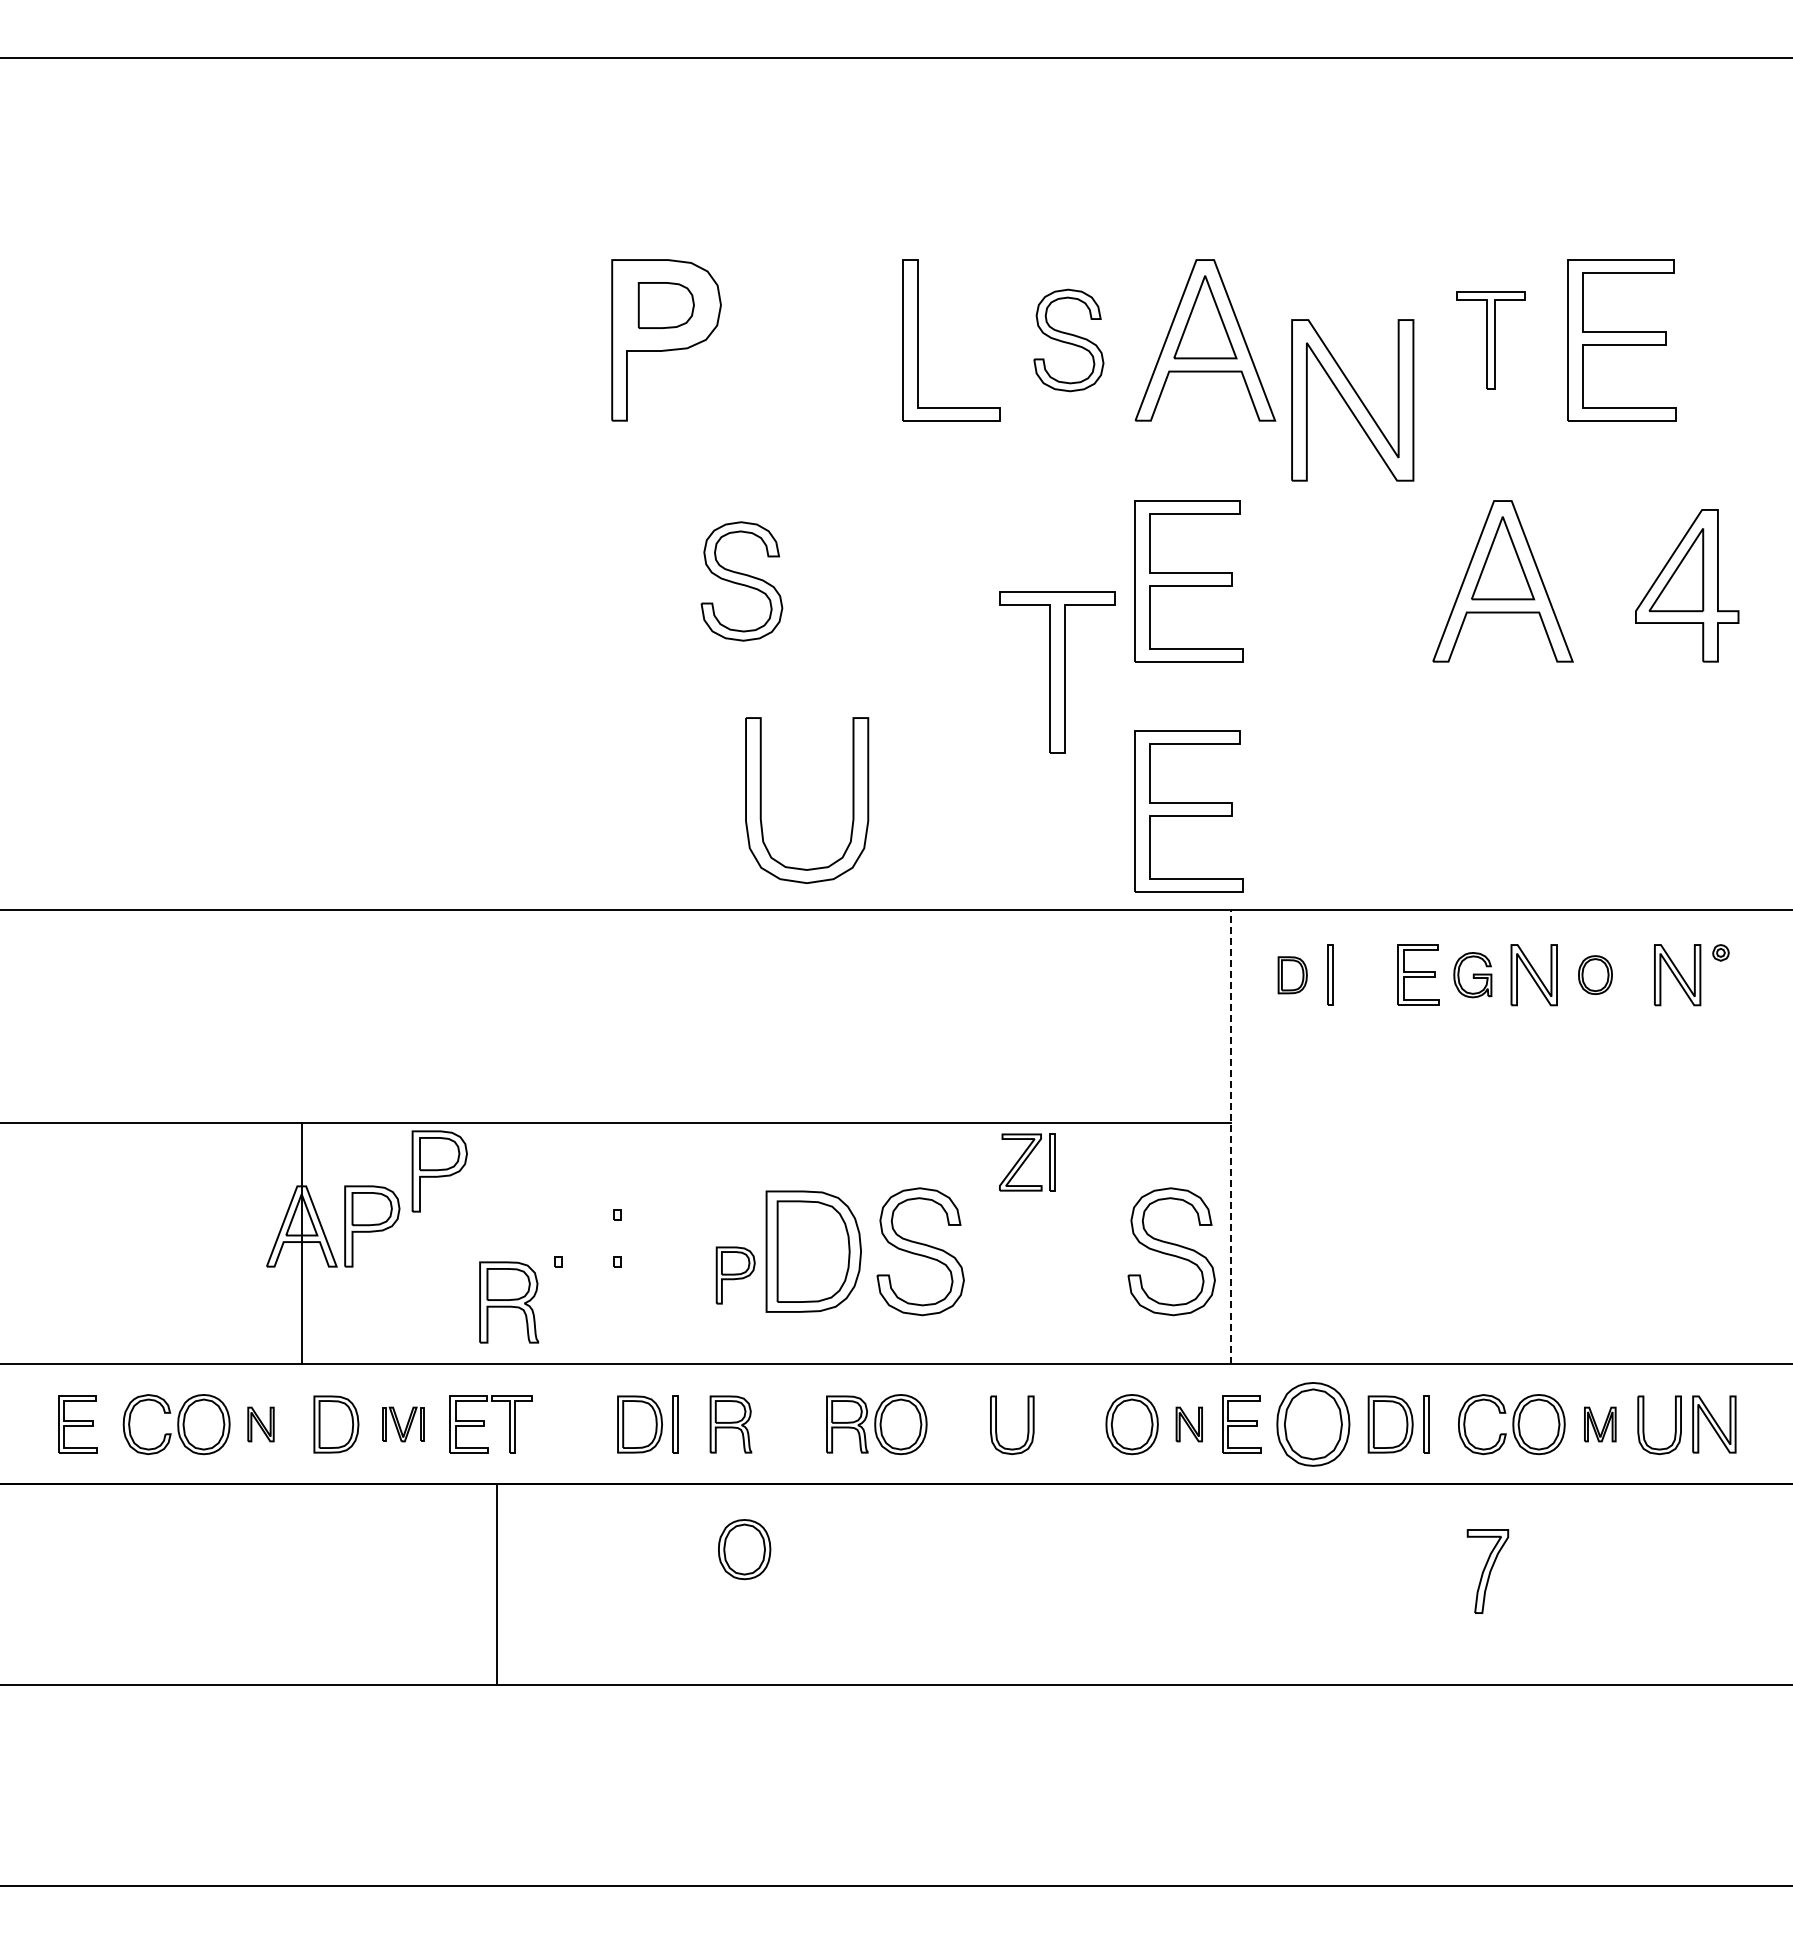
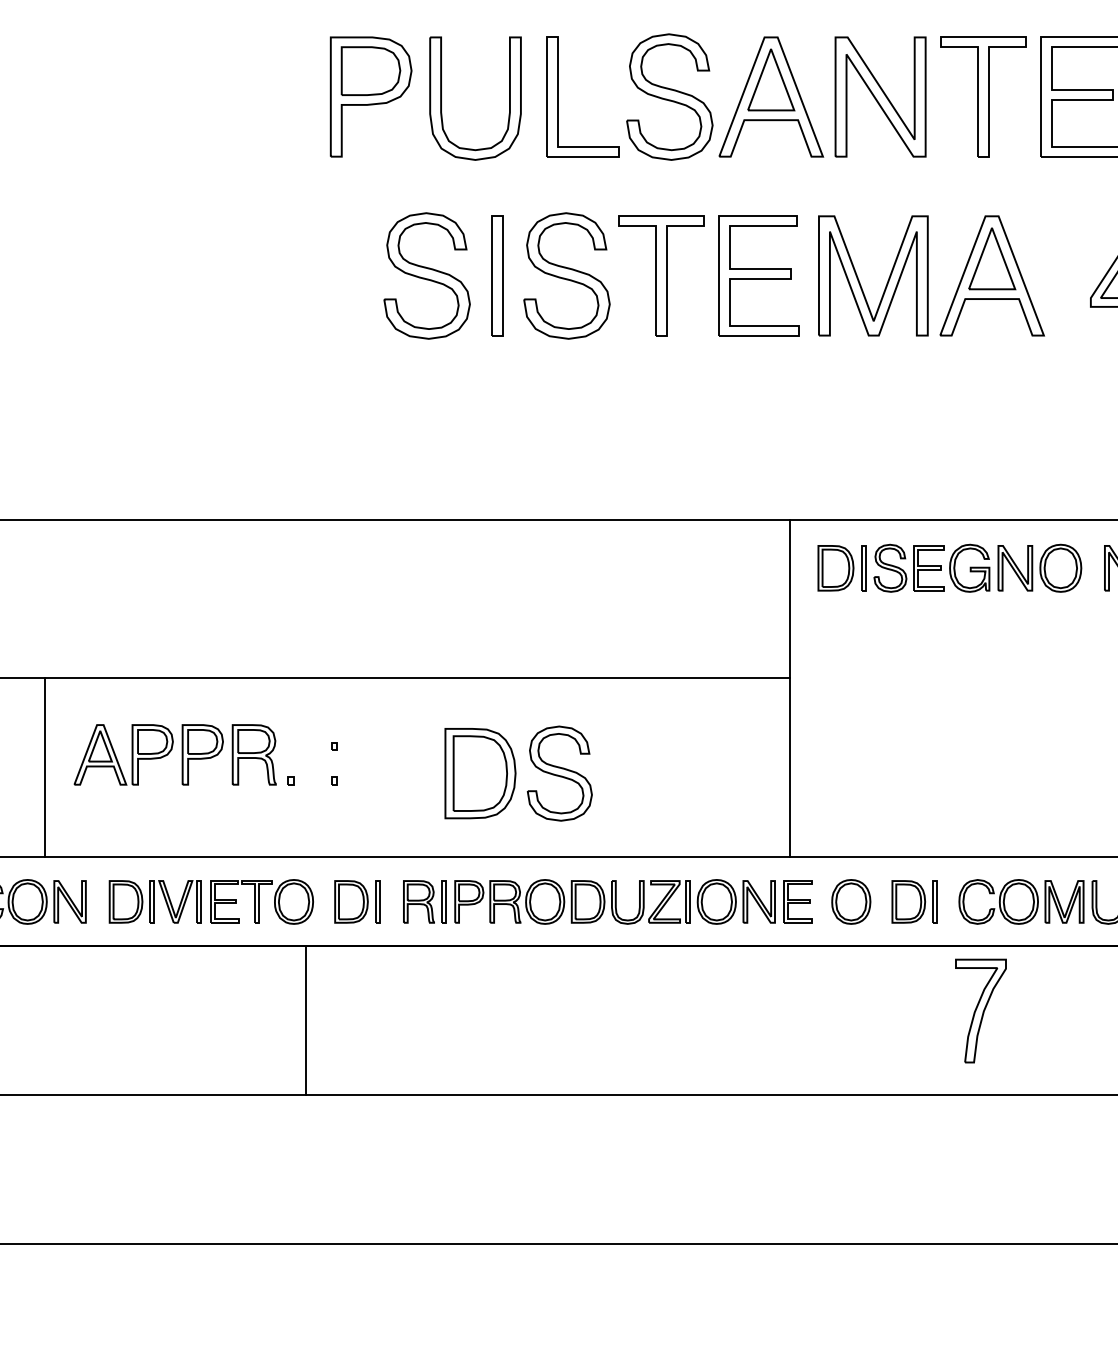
part: (666, 305) -> (371, 71), size x1.43
part: (1068, 340) -> (669, 97), size x1.67
part: (1490, 340) -> (982, 97), size x1.67
part: (1352, 400) -> (880, 97), moved
part: (929, 580) -> (566, 275), added
part: (741, 581) -> (426, 276), size x1.43
part: (835, 581) -> (496, 276), added
part: (1324, 588) -> (859, 281), added
part: (1057, 672) -> (661, 276), moved
part: (852, 800) -> (509, 98), moved
part: (1188, 811) -> (758, 446), removed
part: (1365, 974) -> (890, 567), added
part: (1472, 974) -> (969, 567), size x1.43
part: (1595, 974) -> (1060, 567), size x1.67
part: (1292, 975) -> (835, 568), size x1.67
line: (1231, 1136) -> (790, 688), dashed -> solid
part: (1027, 1162) -> (669, 901), moved
part: (439, 1171) -> (202, 754), moved
line: (302, 1242) -> (45, 766), moved
part: (1171, 1251) -> (746, 773), removed
part: (735, 1275) -> (469, 901), moved
part: (509, 1302) -> (254, 754), moved
part: (260, 1424) -> (69, 901), size x1.67
part: (402, 1424) -> (175, 901), size x1.67
part: (764, 1424) -> (443, 901), added
part: (958, 1424) -> (587, 901), added
part: (1189, 1424) -> (759, 901), size x1.67
part: (1312, 1424) -> (850, 901), size x0.71
part: (1599, 1424) -> (1063, 901), size x1.67
part: (744, 1549) -> (293, 901), moved
part: (1487, 1571) -> (980, 1011), size x1.67
line: (496, 1584) -> (305, 1020), moved

